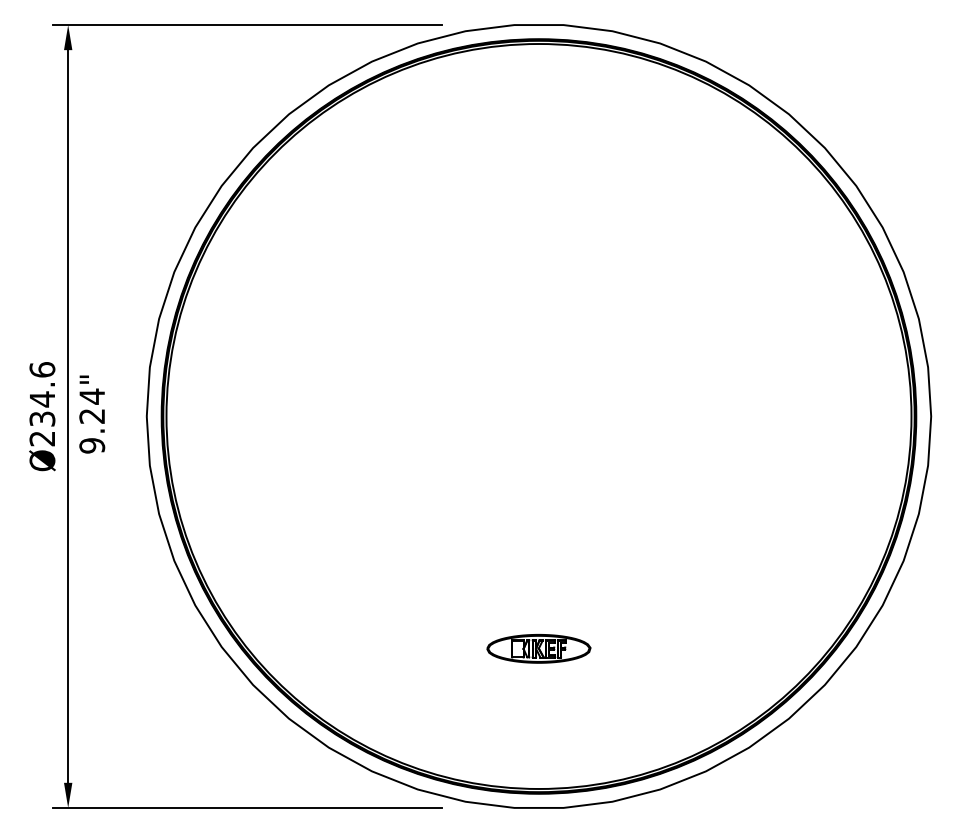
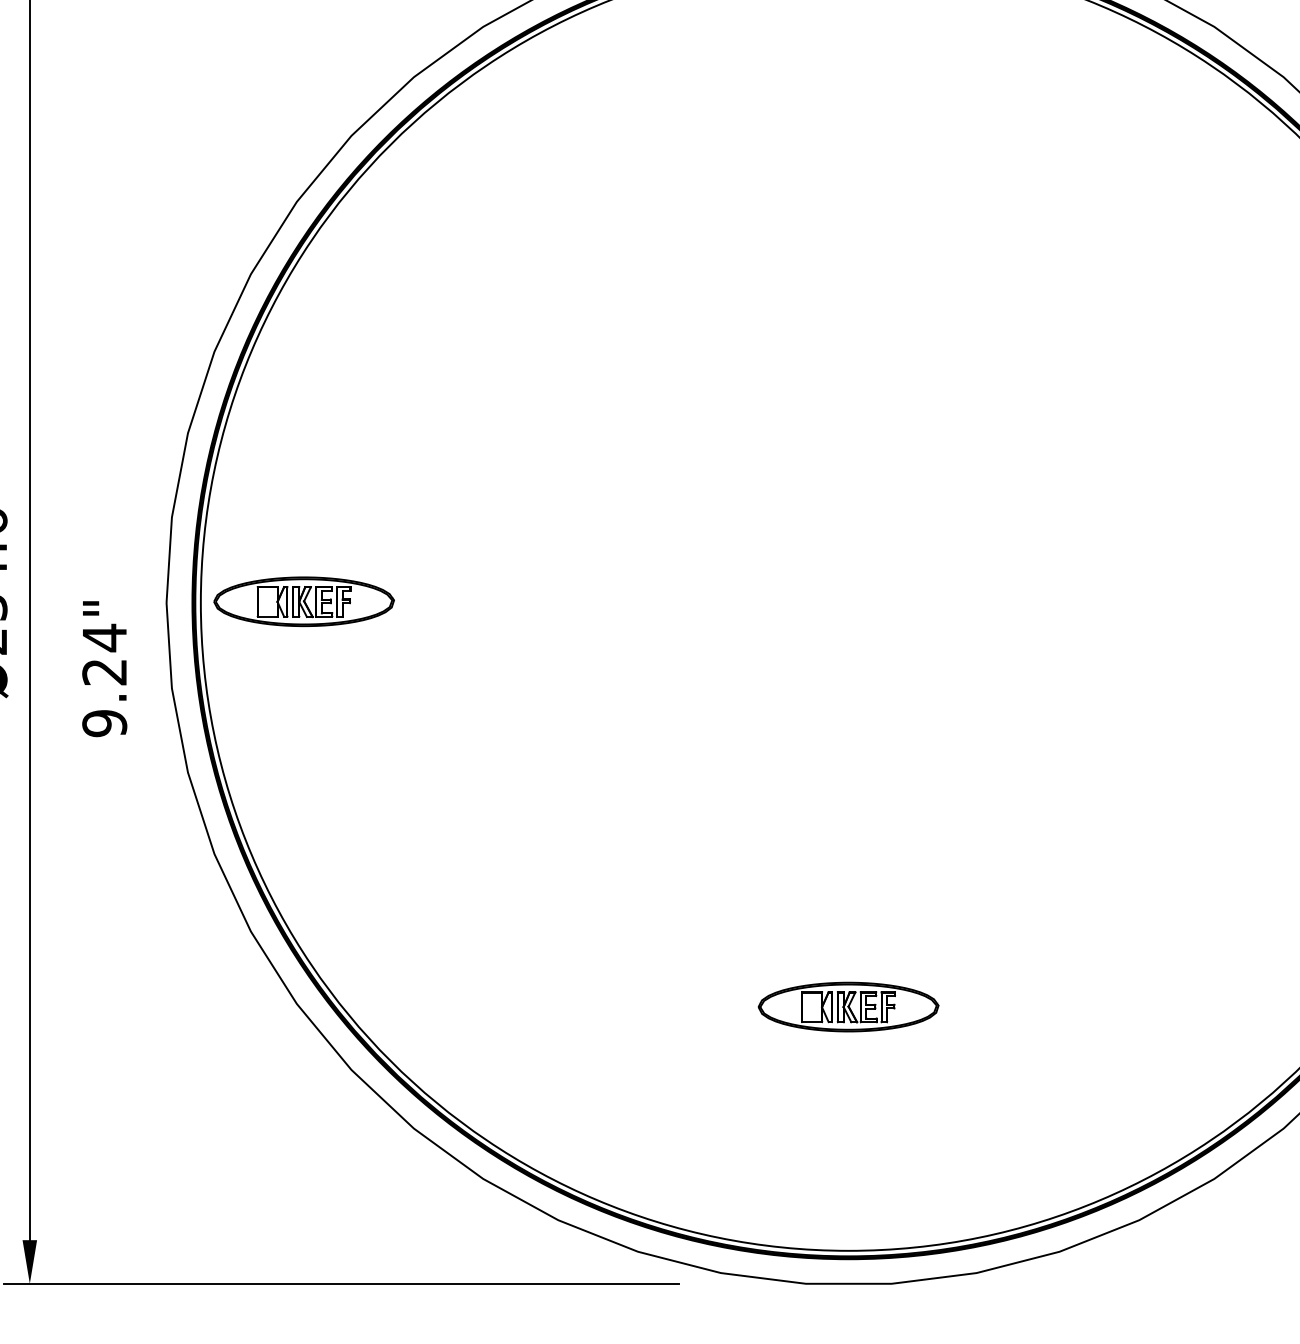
text: (92, 414) -> (105, 669), moved
part: (225, 415) -> (303, 601), added

